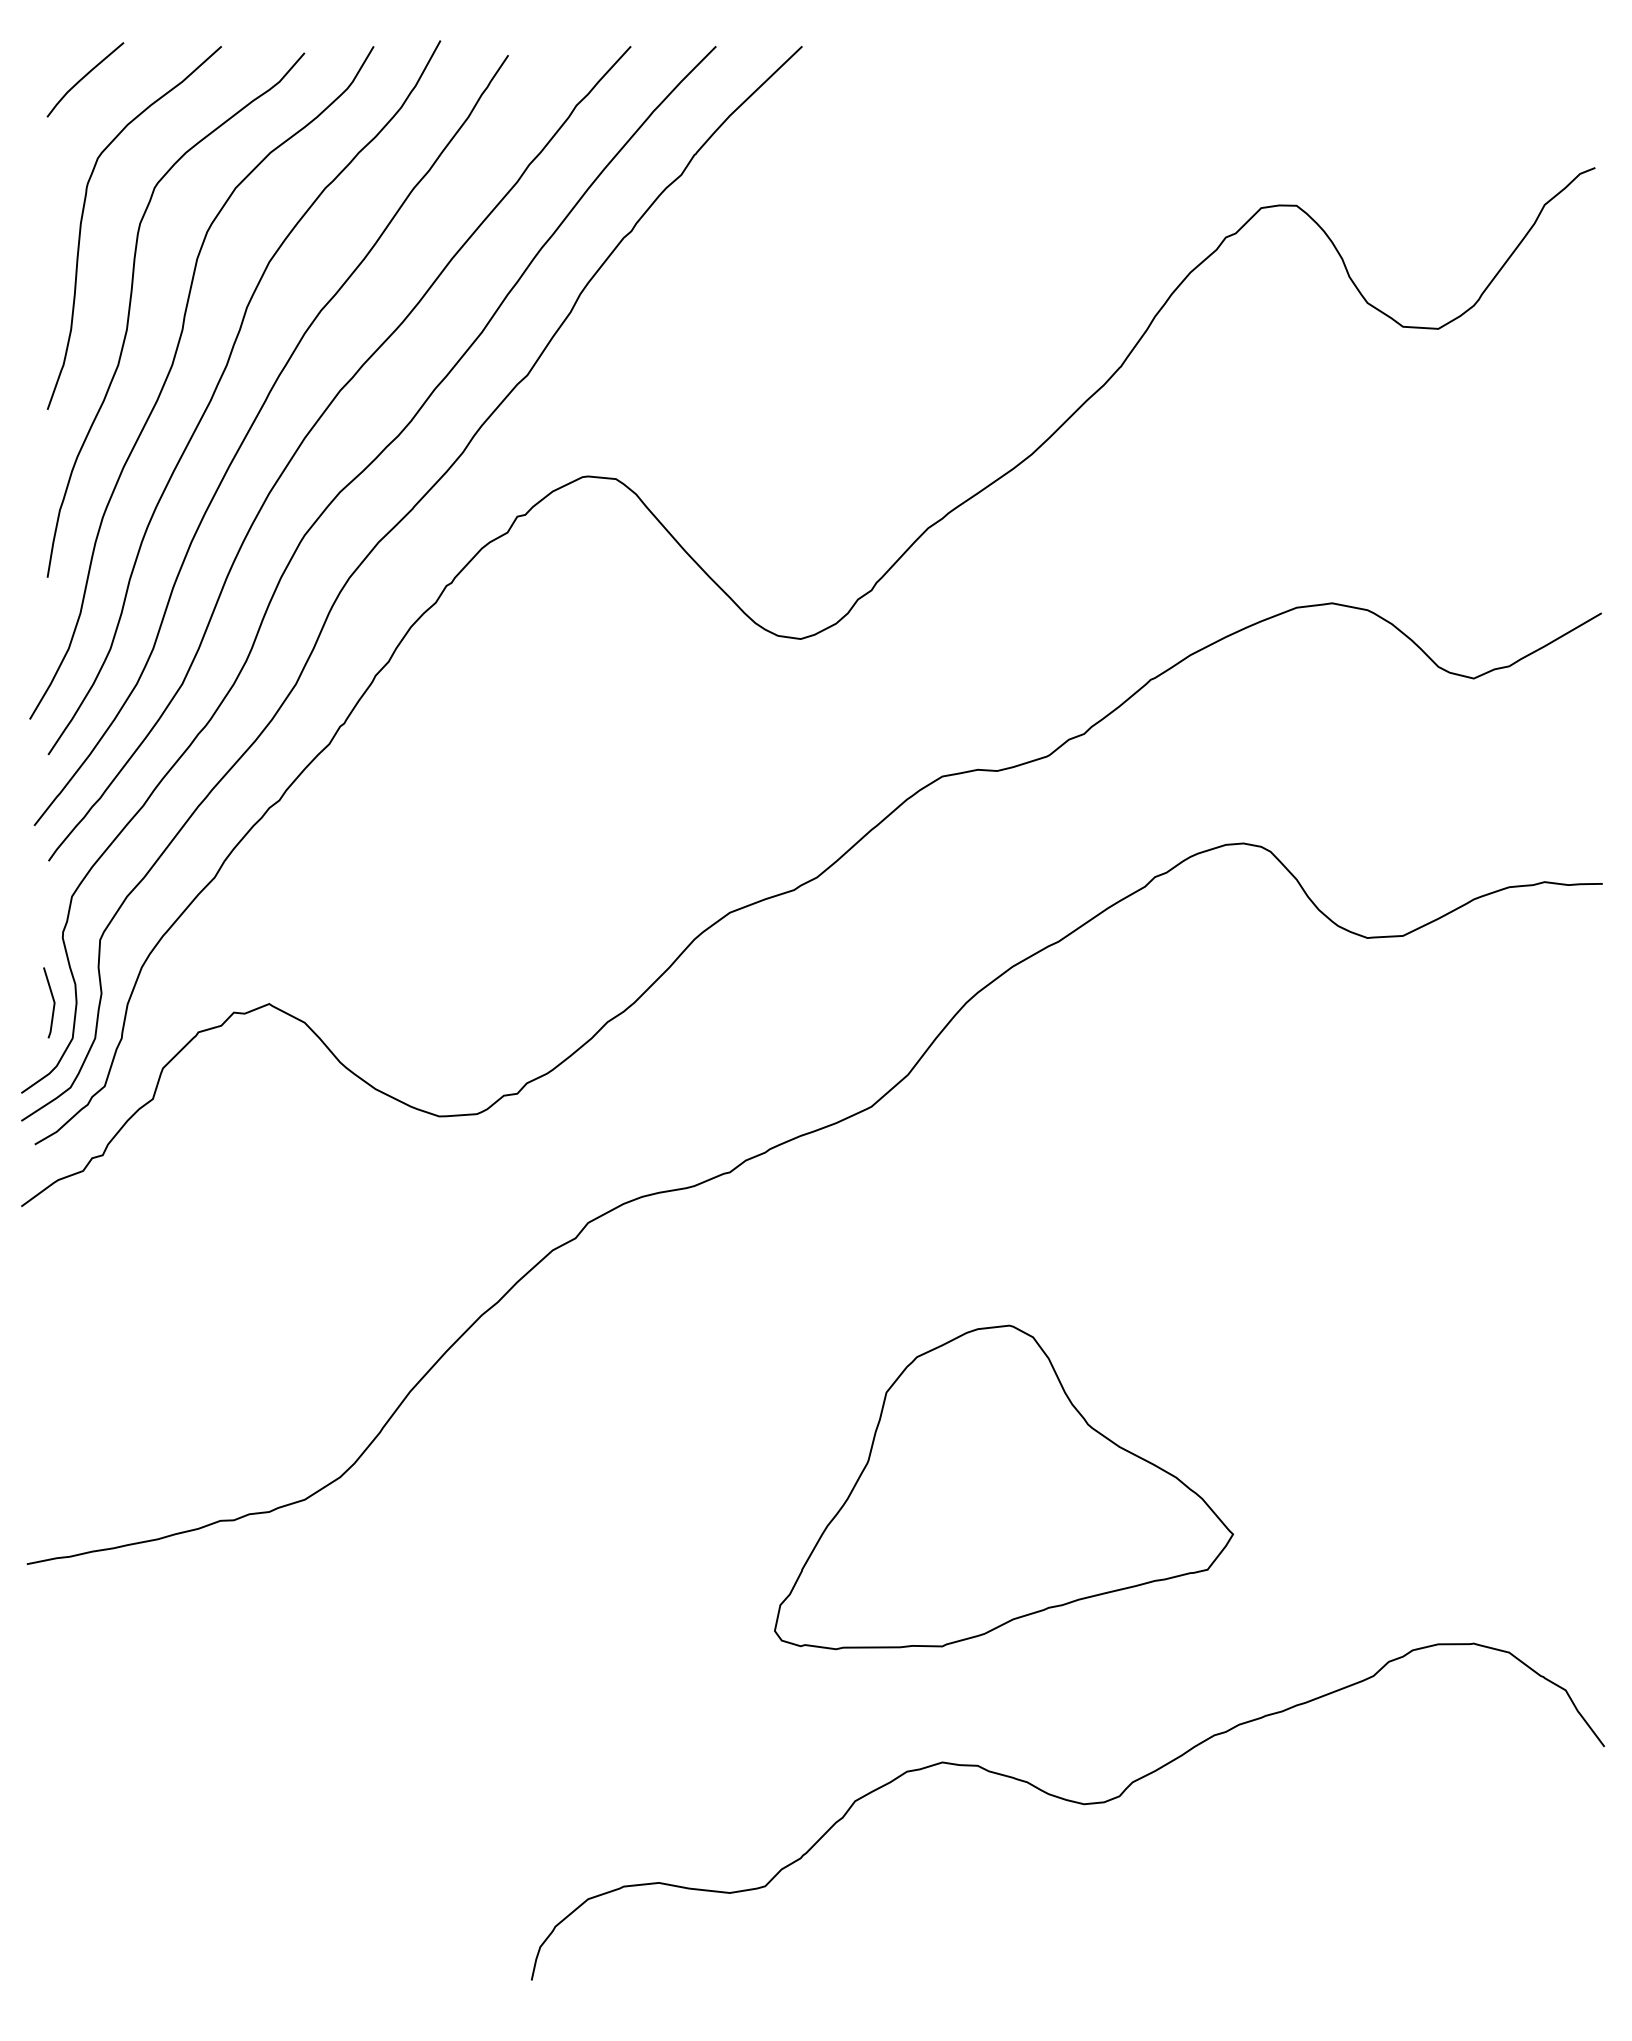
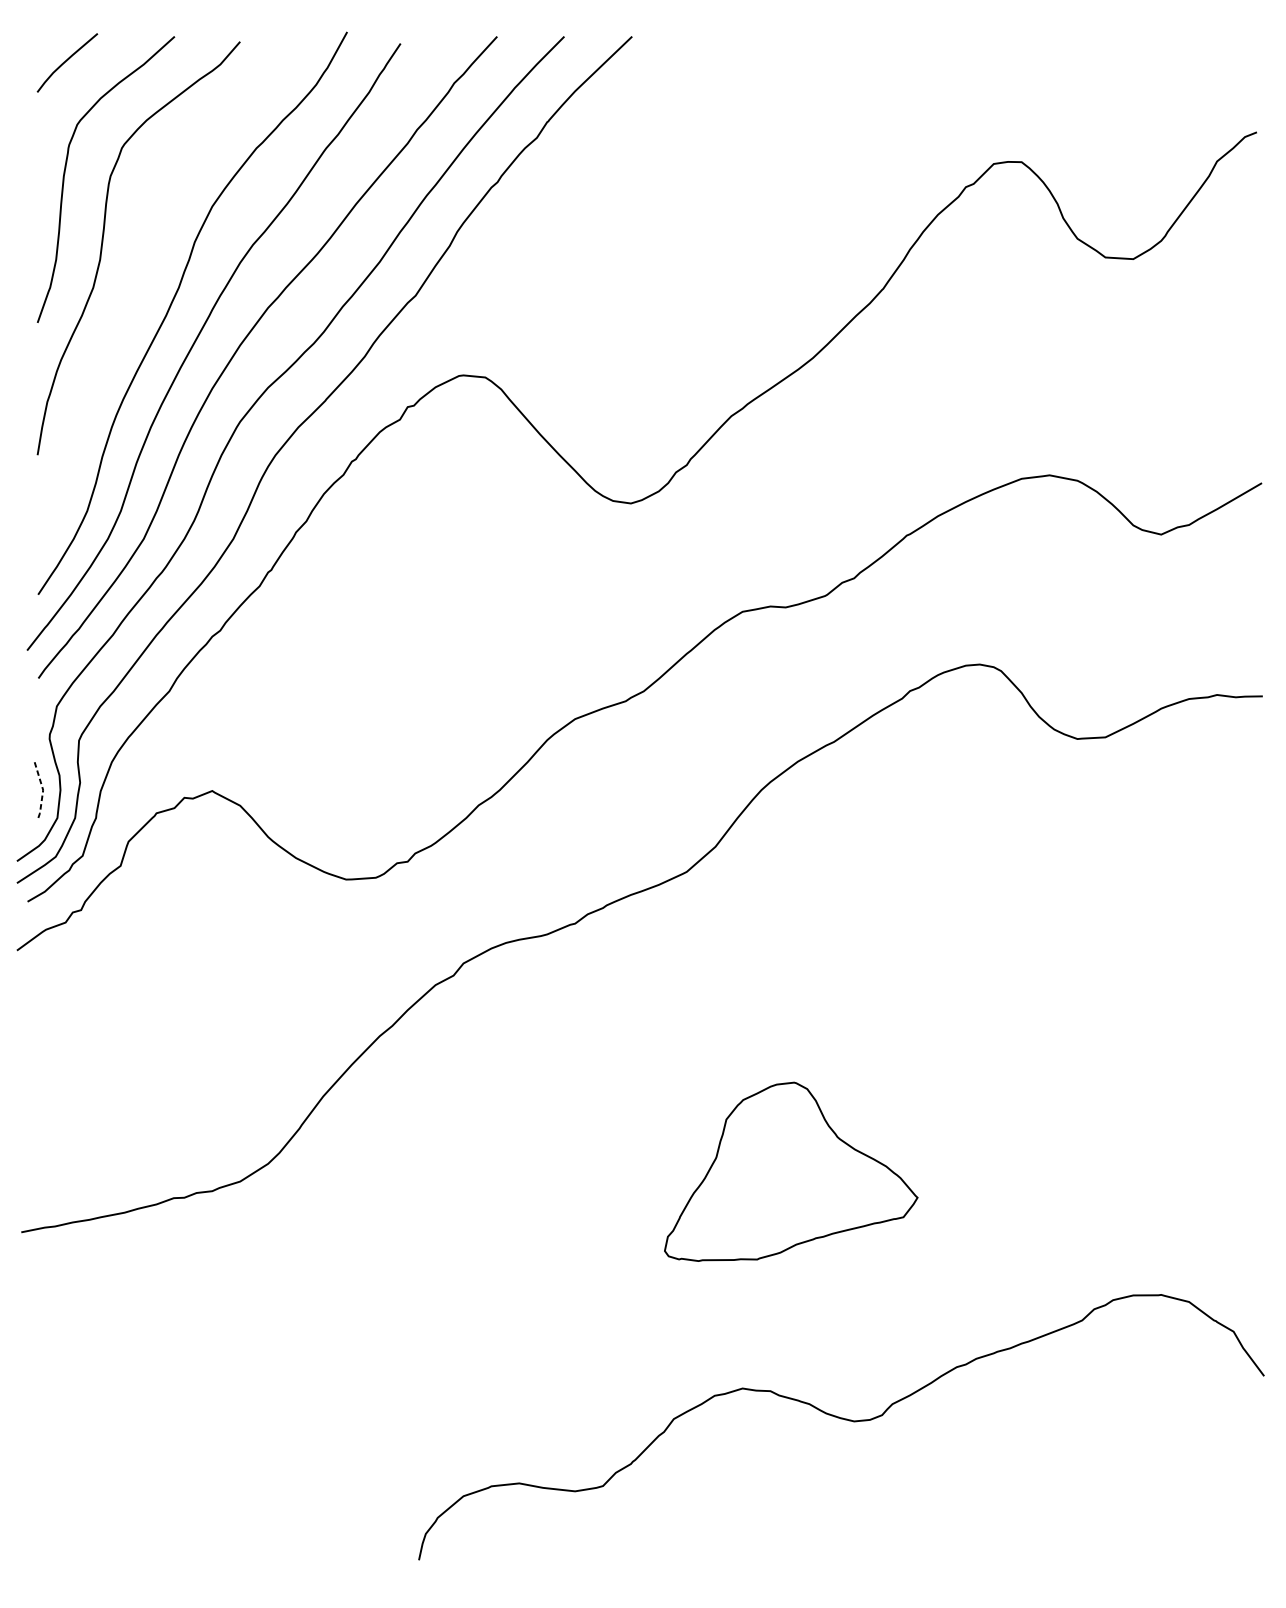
curve: (170, 372) -> (134, 293), removed
line: (54, 1002) -> (43, 789), solid -> dashed
part: (1004, 1487) -> (791, 1171), size x0.7

